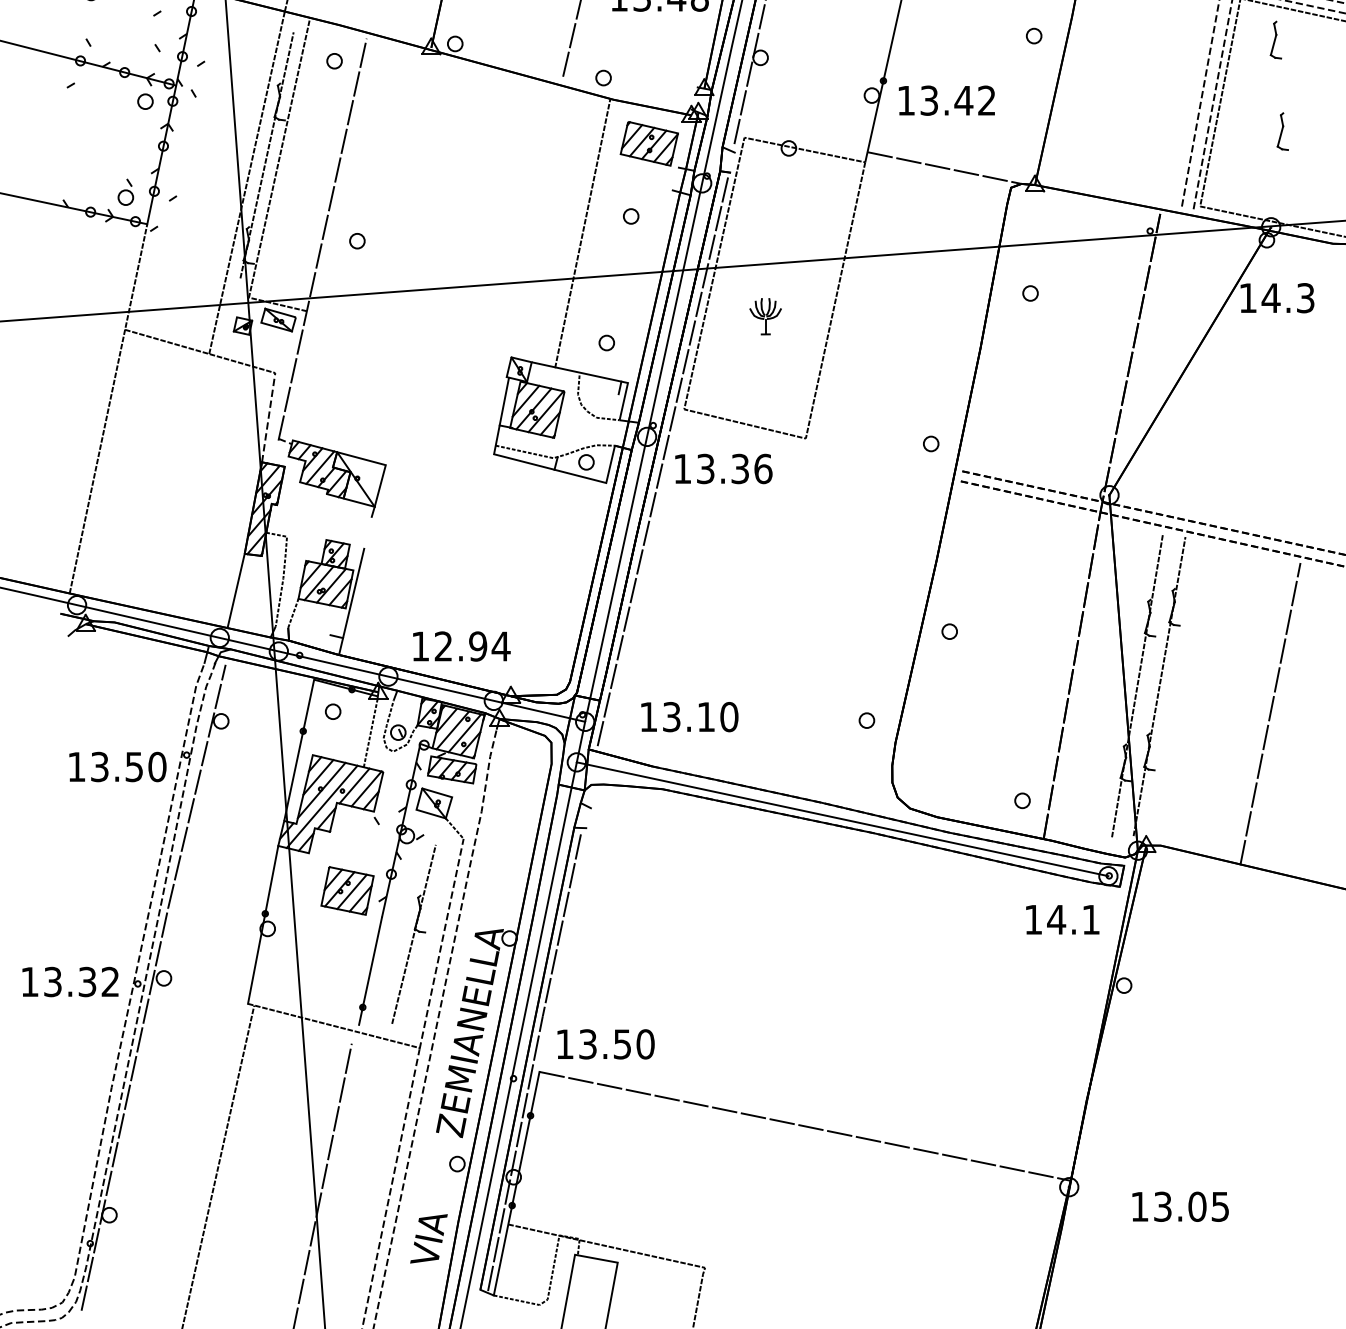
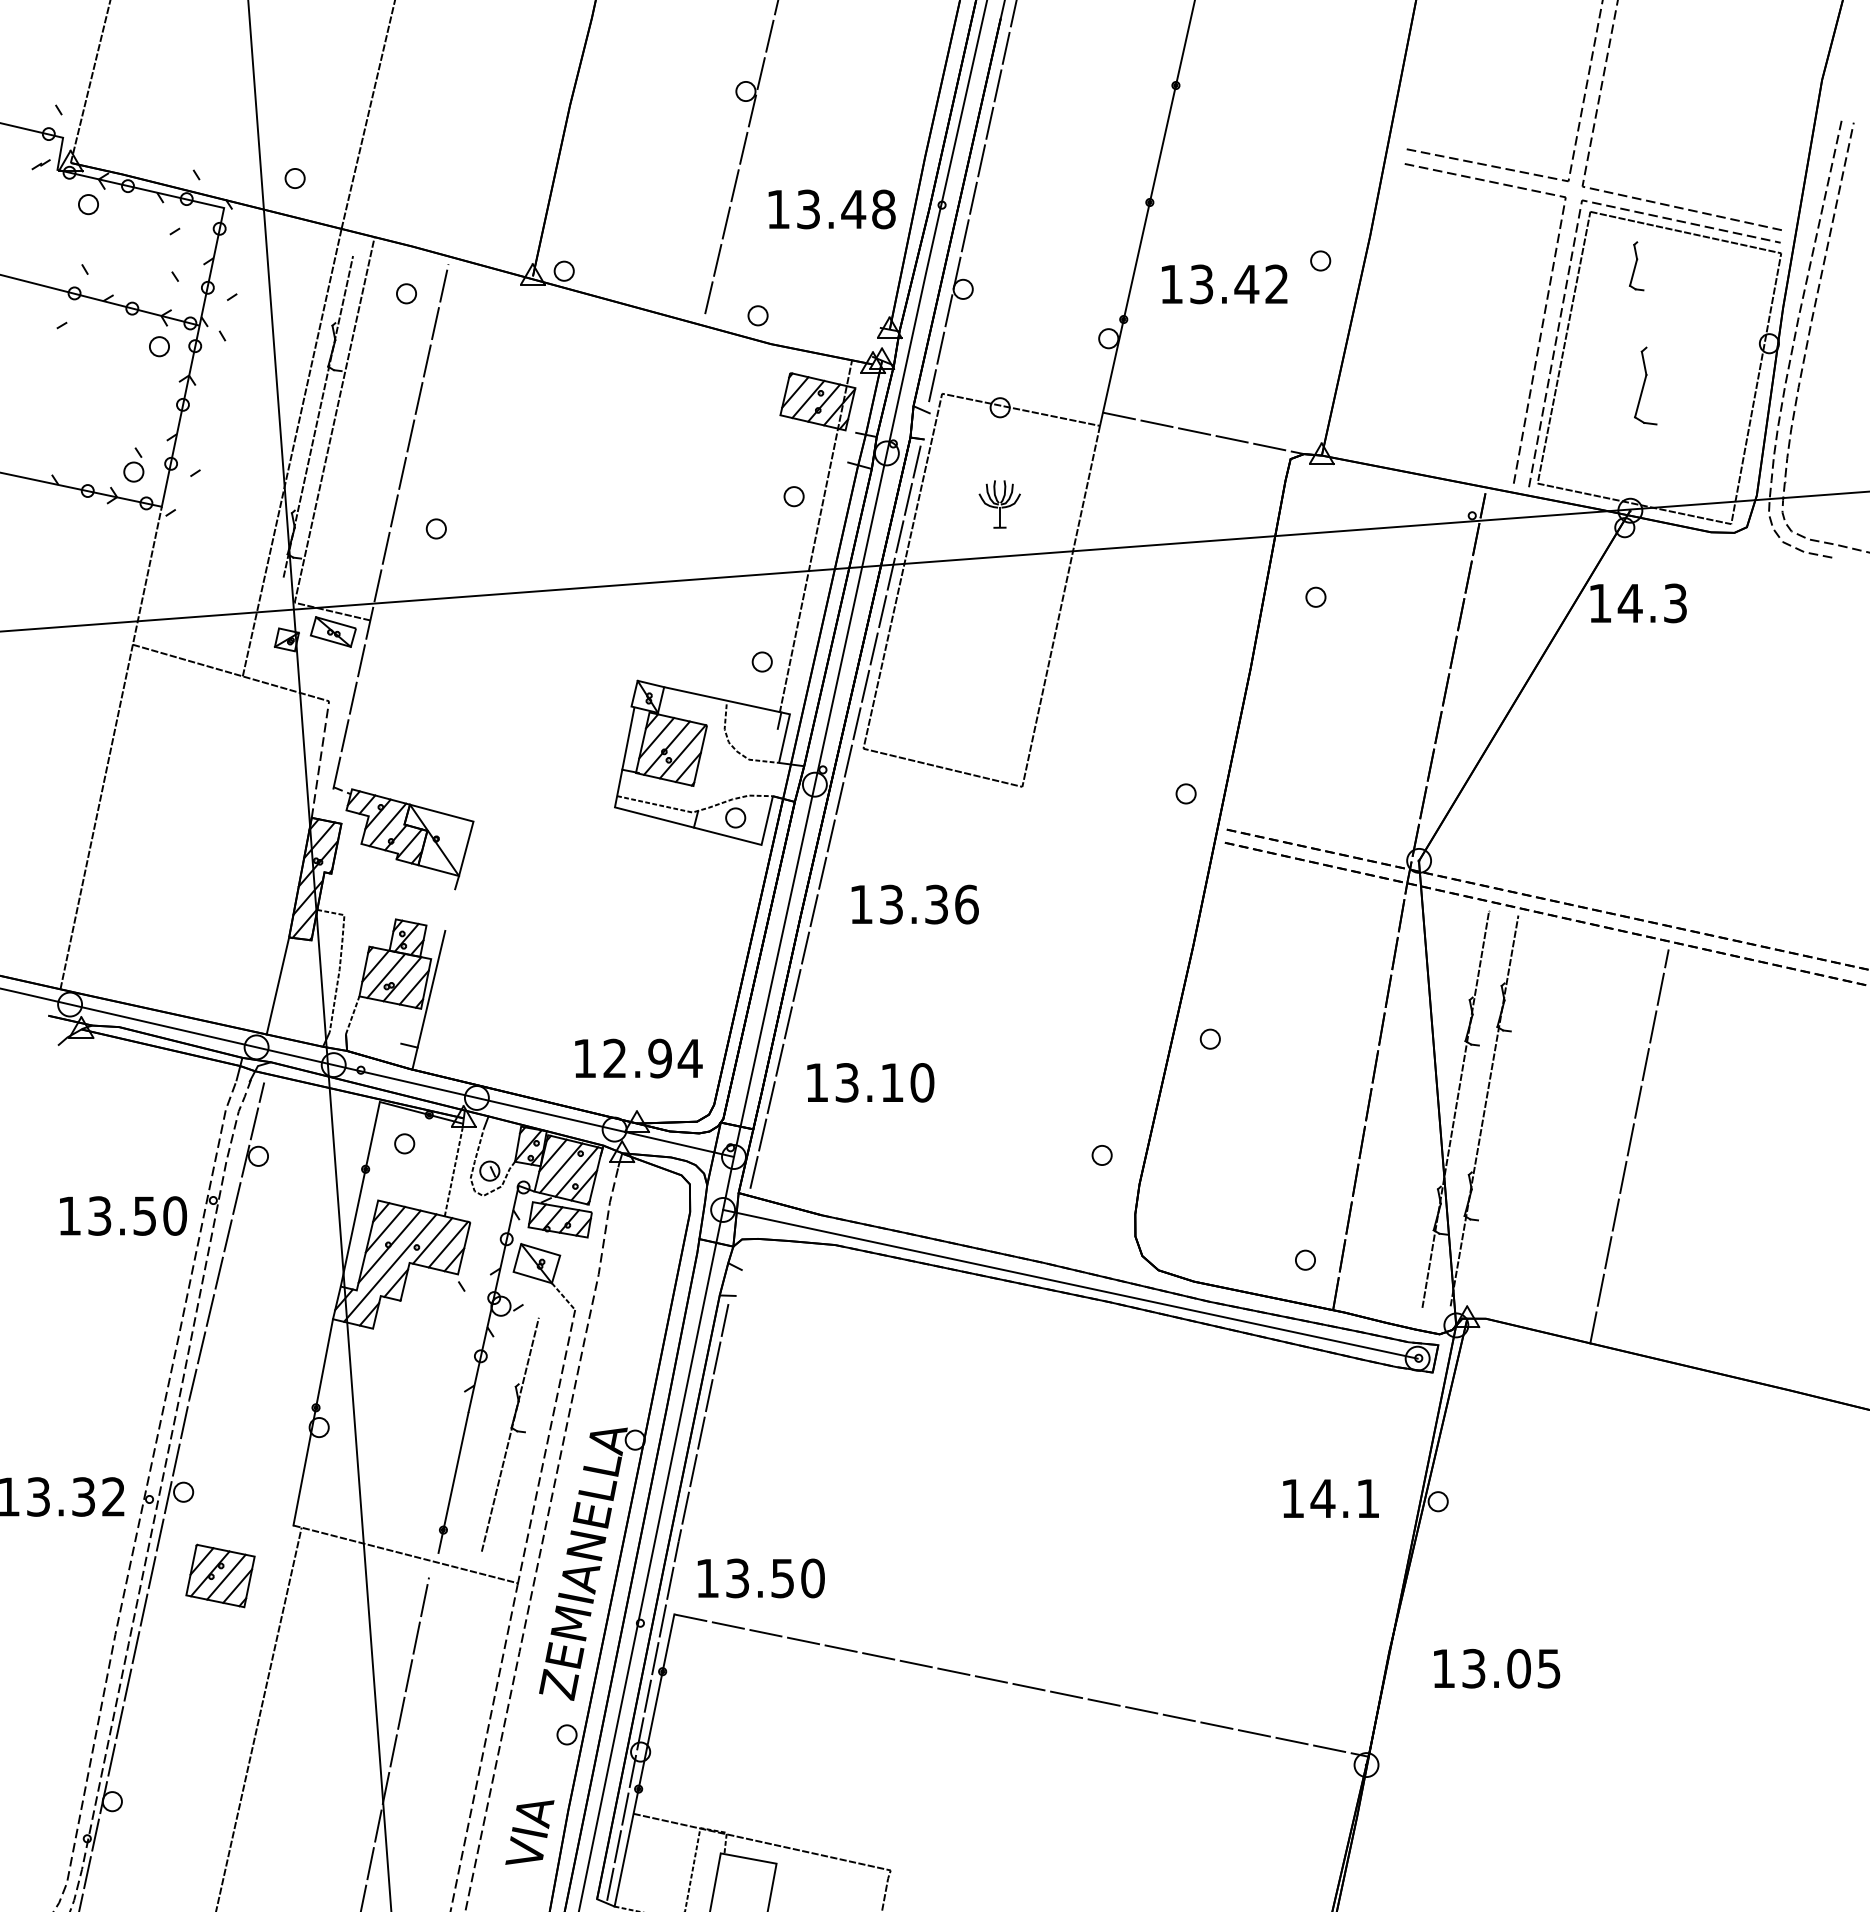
text: (946, 100) -> (1224, 284), moved
part: (1282, 131) -> (1645, 385), size x1.6
line: (582, 233) -> (815, 536), moved
part: (765, 316) -> (999, 504), moved
text: (723, 468) -> (914, 904), moved
text: (461, 646) -> (638, 1058), moved
text: (689, 716) -> (870, 1082), moved
part: (347, 890) -> (220, 1575), moved
text: (1062, 919) -> (1330, 1498), moved
text: (1180, 1206) -> (1497, 1668), moved

